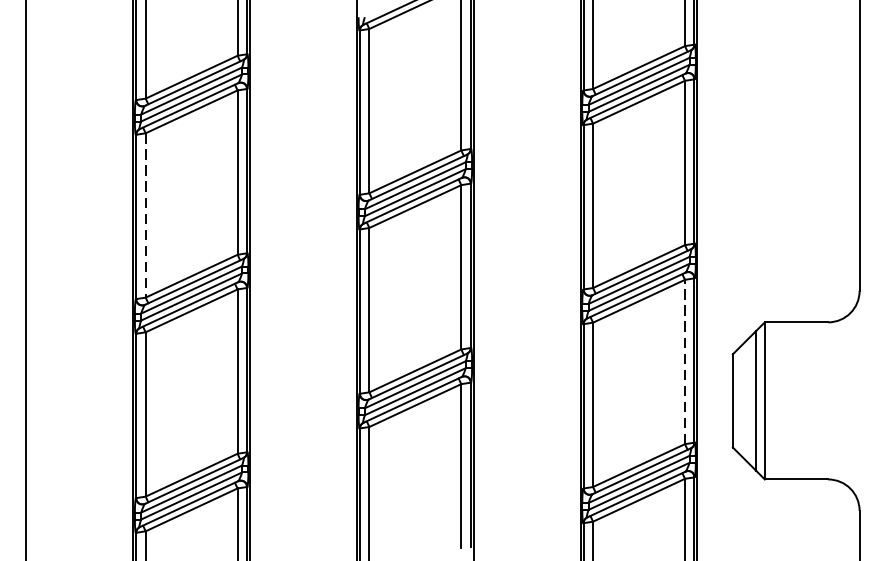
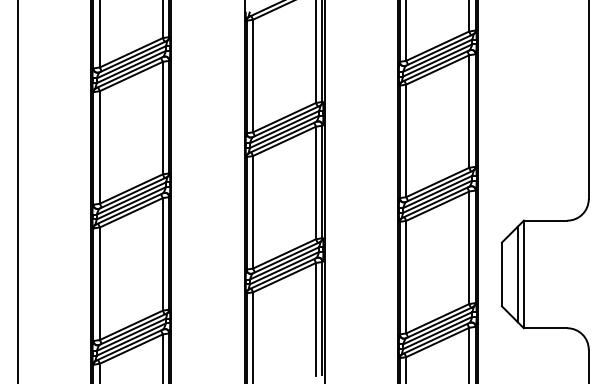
line: (145, 215) -> (99, 147), dashed -> solid
line: (685, 361) -> (469, 247), dashed -> solid

